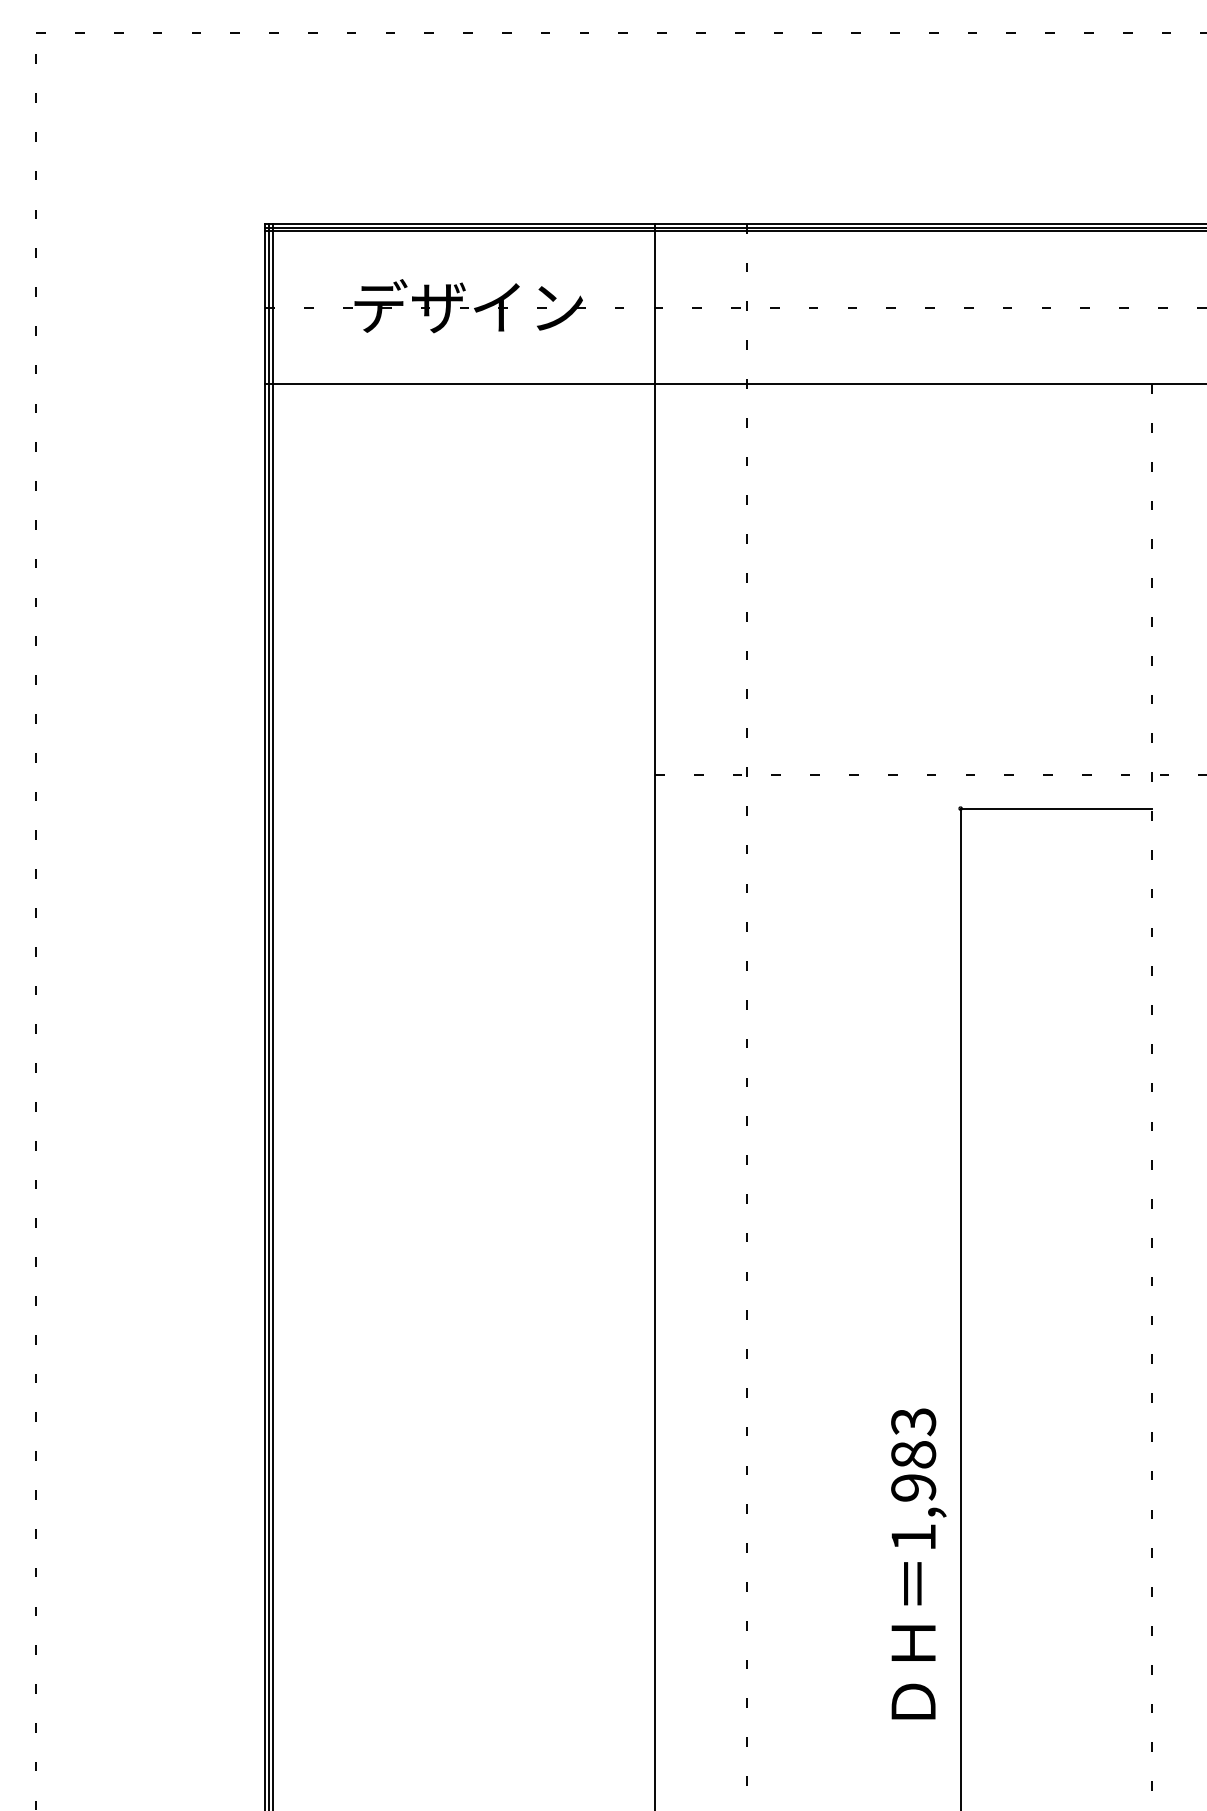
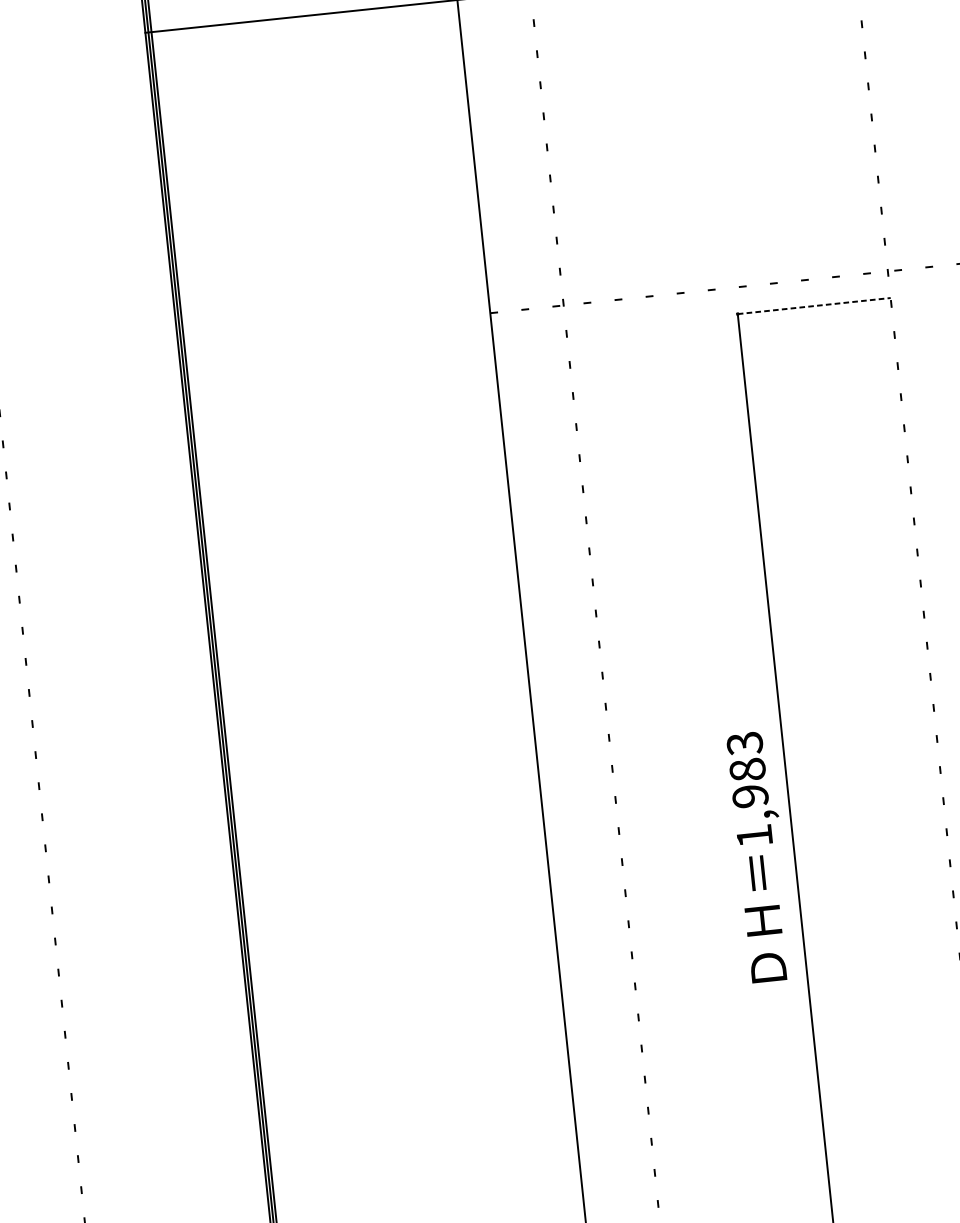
line: (1056, 808) -> (814, 305), solid -> dashed
text: (918, 1563) -> (760, 856), moved

